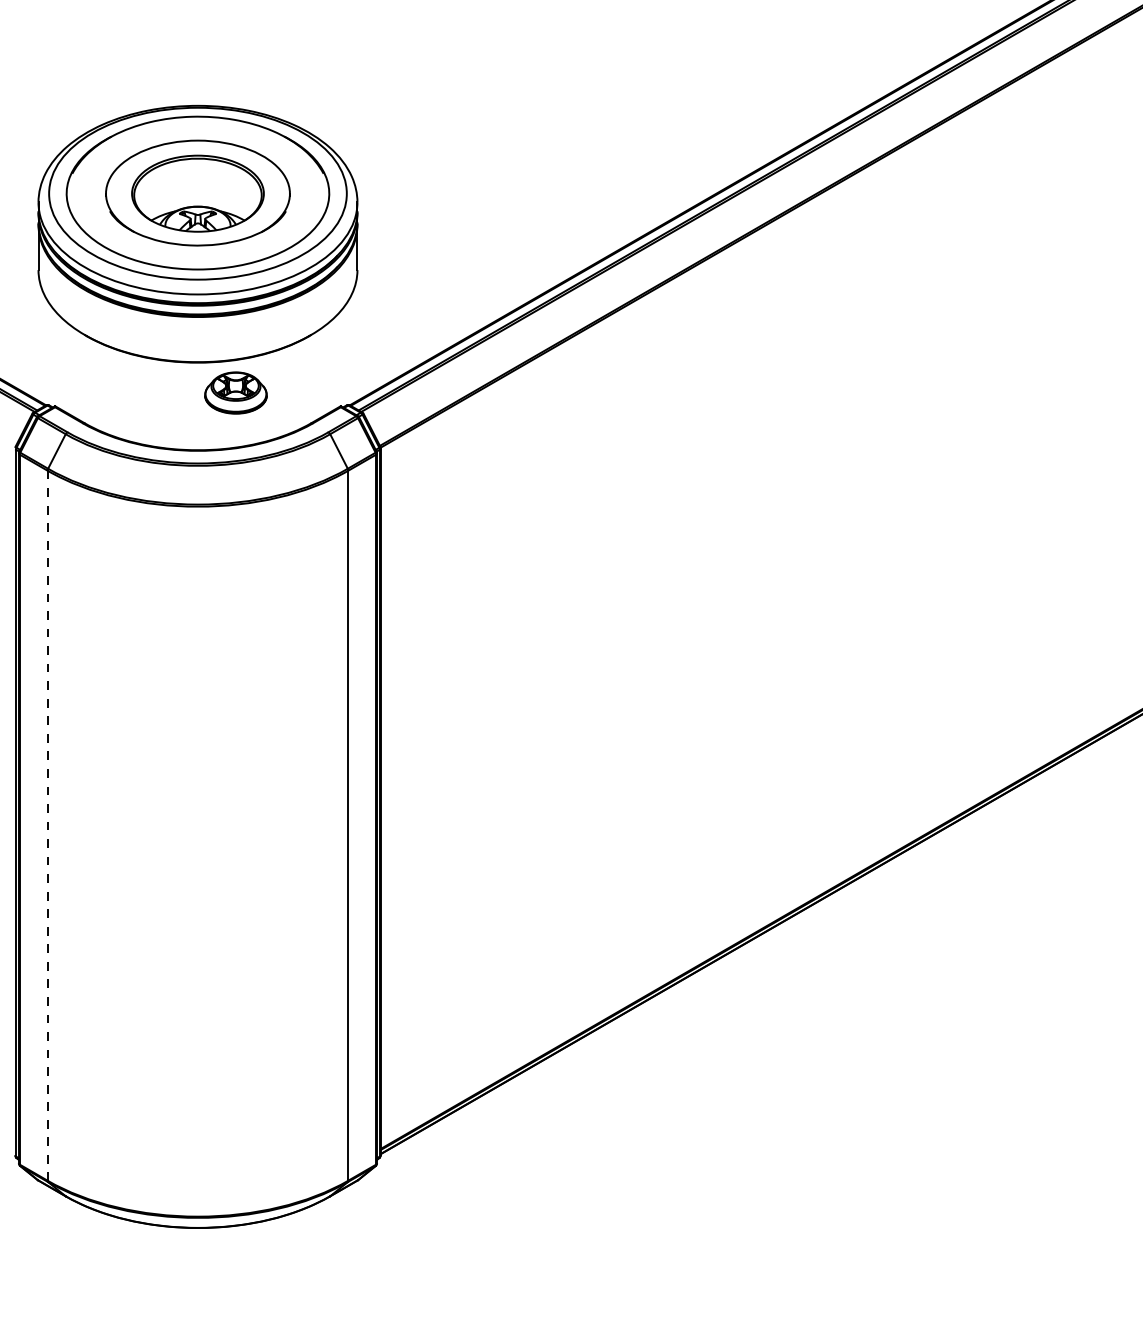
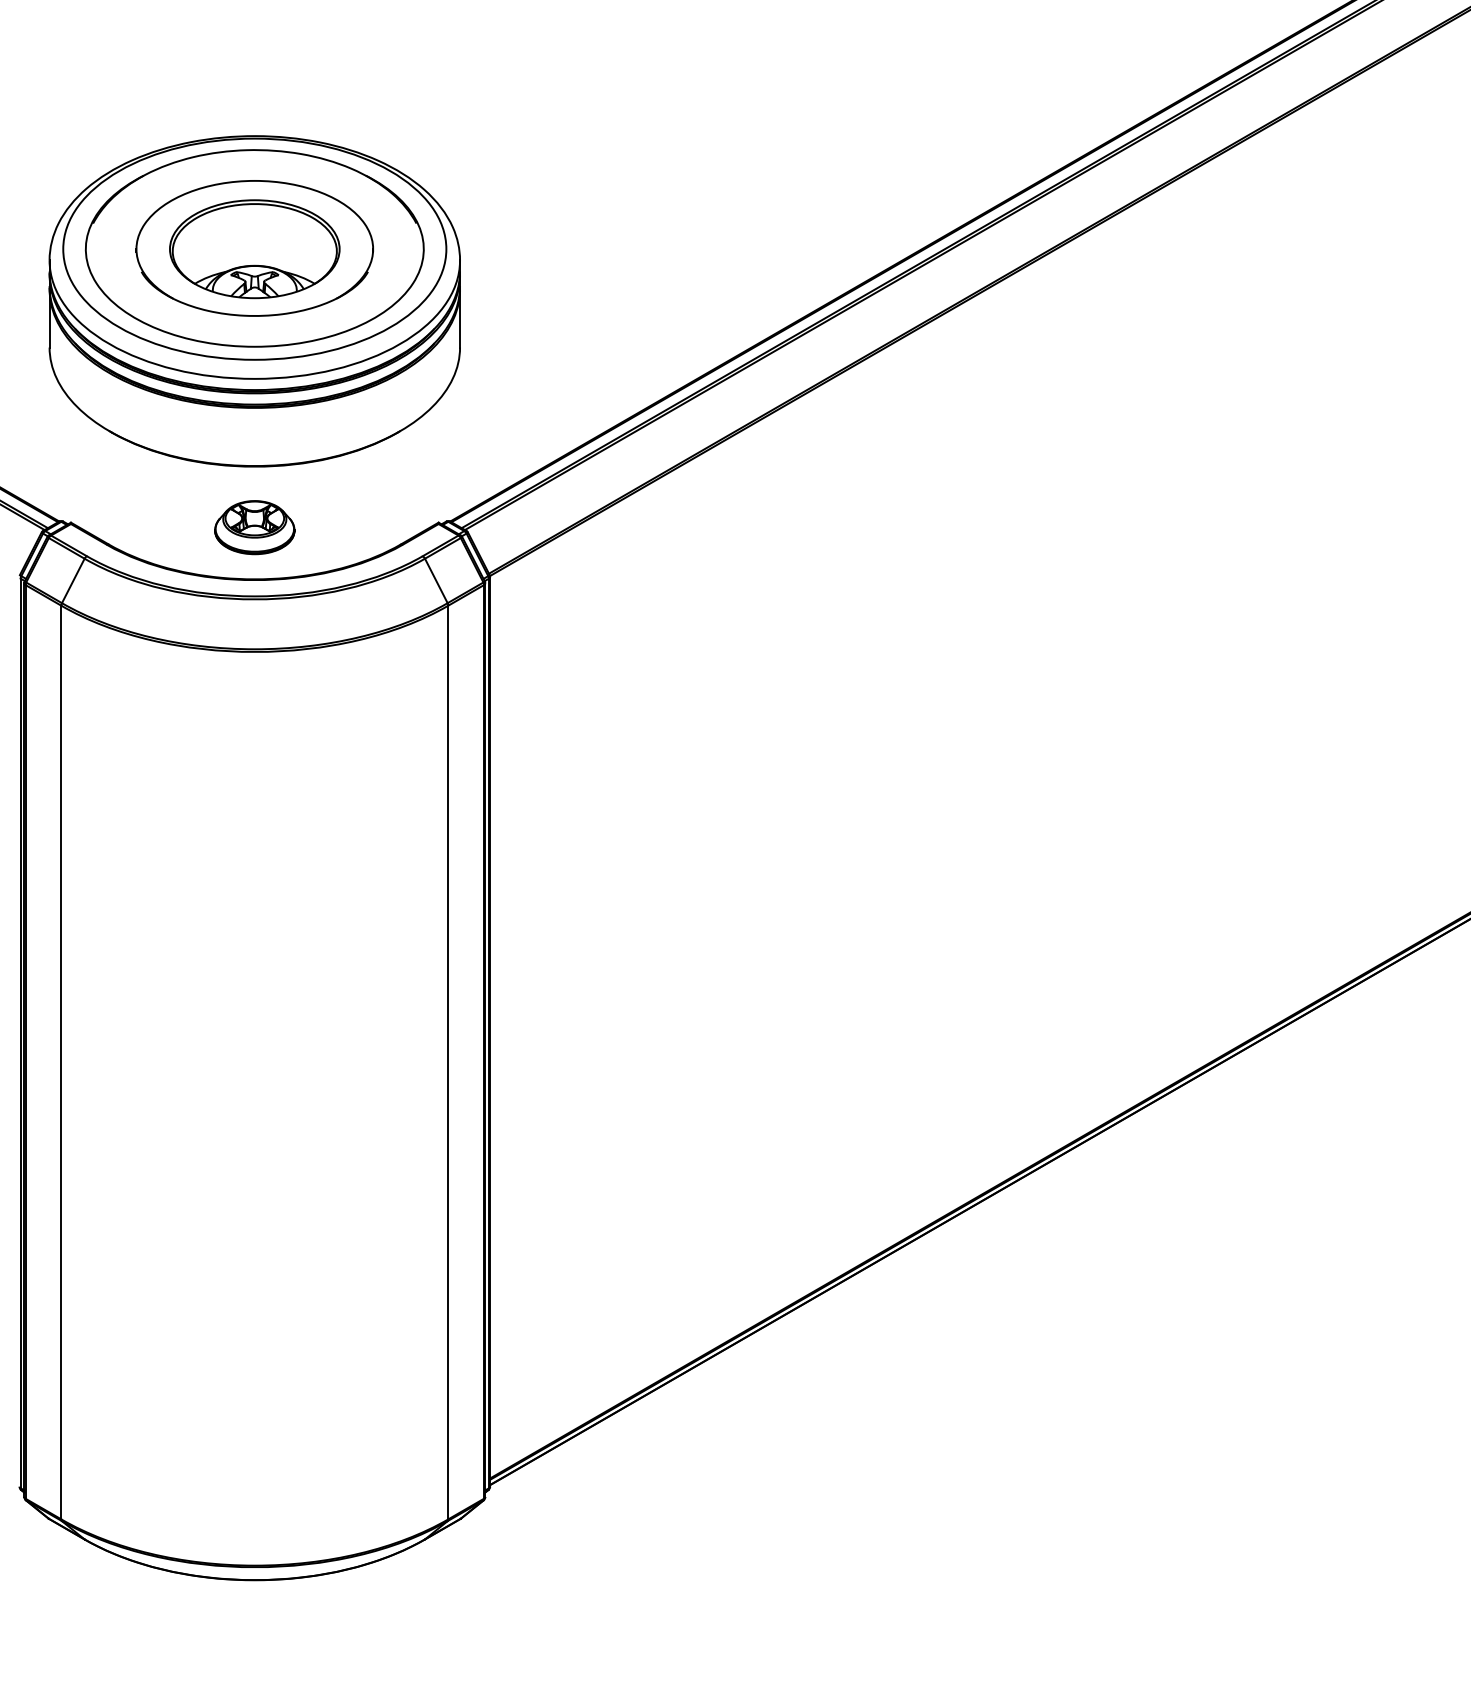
part: (235, 392) -> (254, 526), moved
line: (47, 825) -> (61, 1062), dashed -> solid

